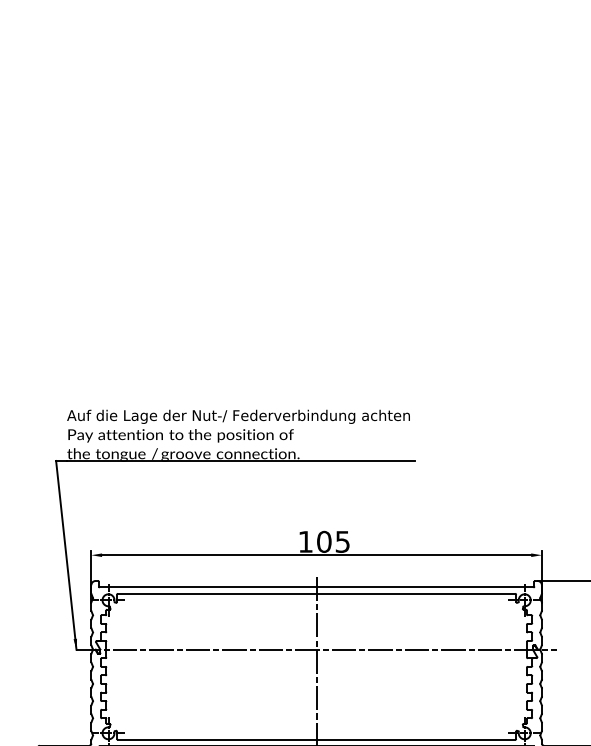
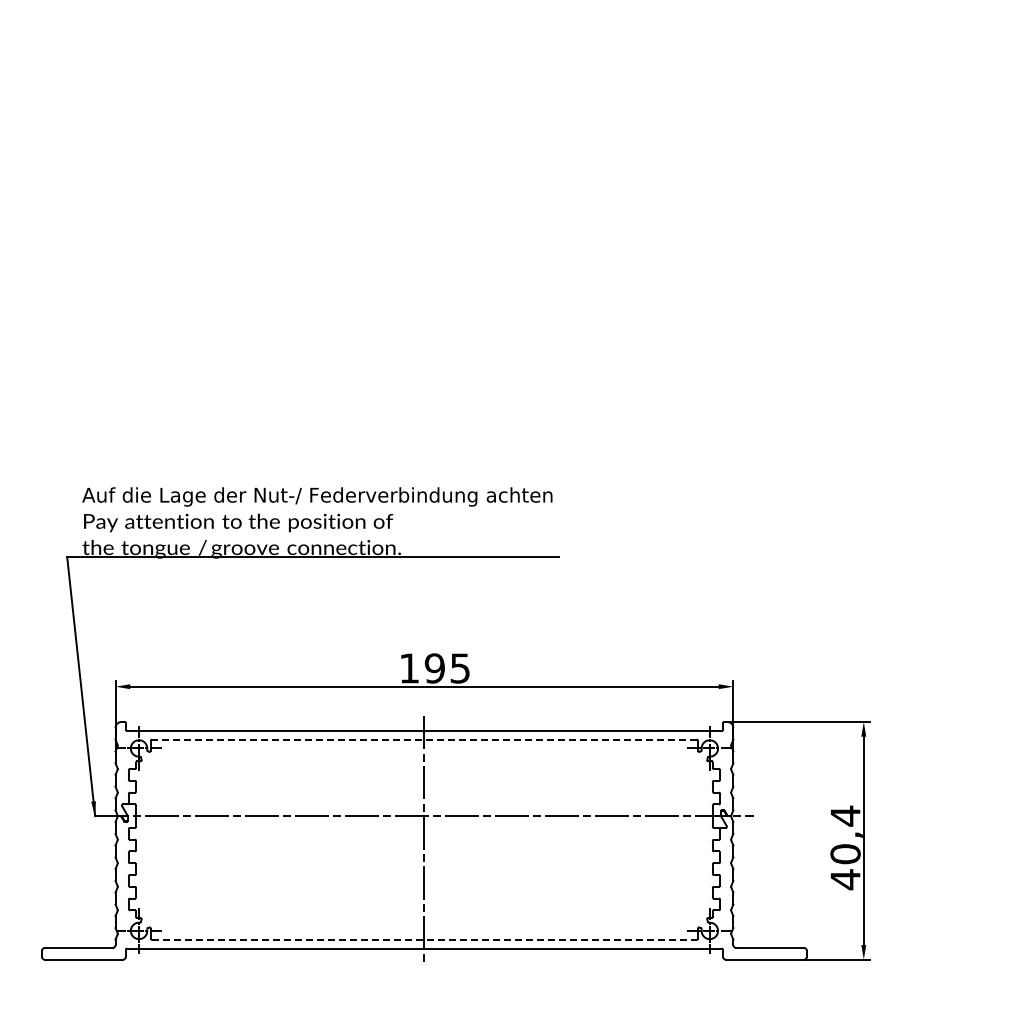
text: (323, 541) -> (434, 668), 105 -> 195
line: (315, 593) -> (423, 739), solid -> dashed
line: (316, 739) -> (424, 939), solid -> dashed

